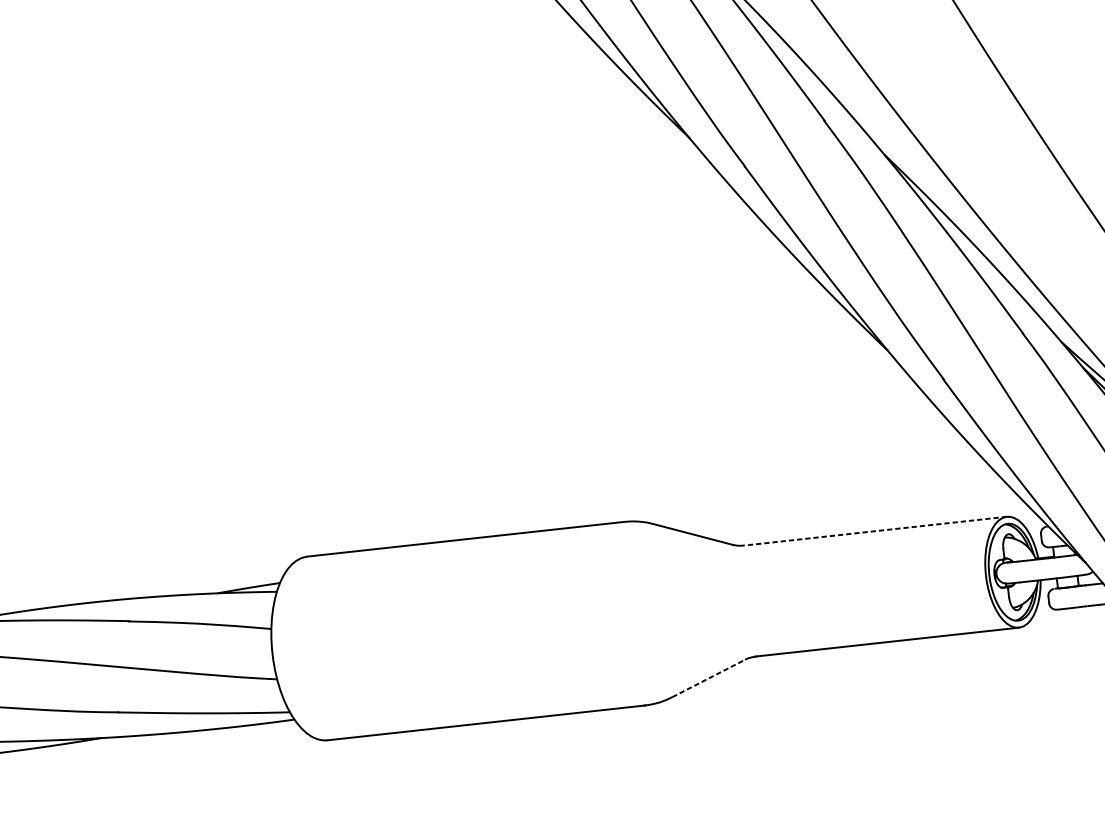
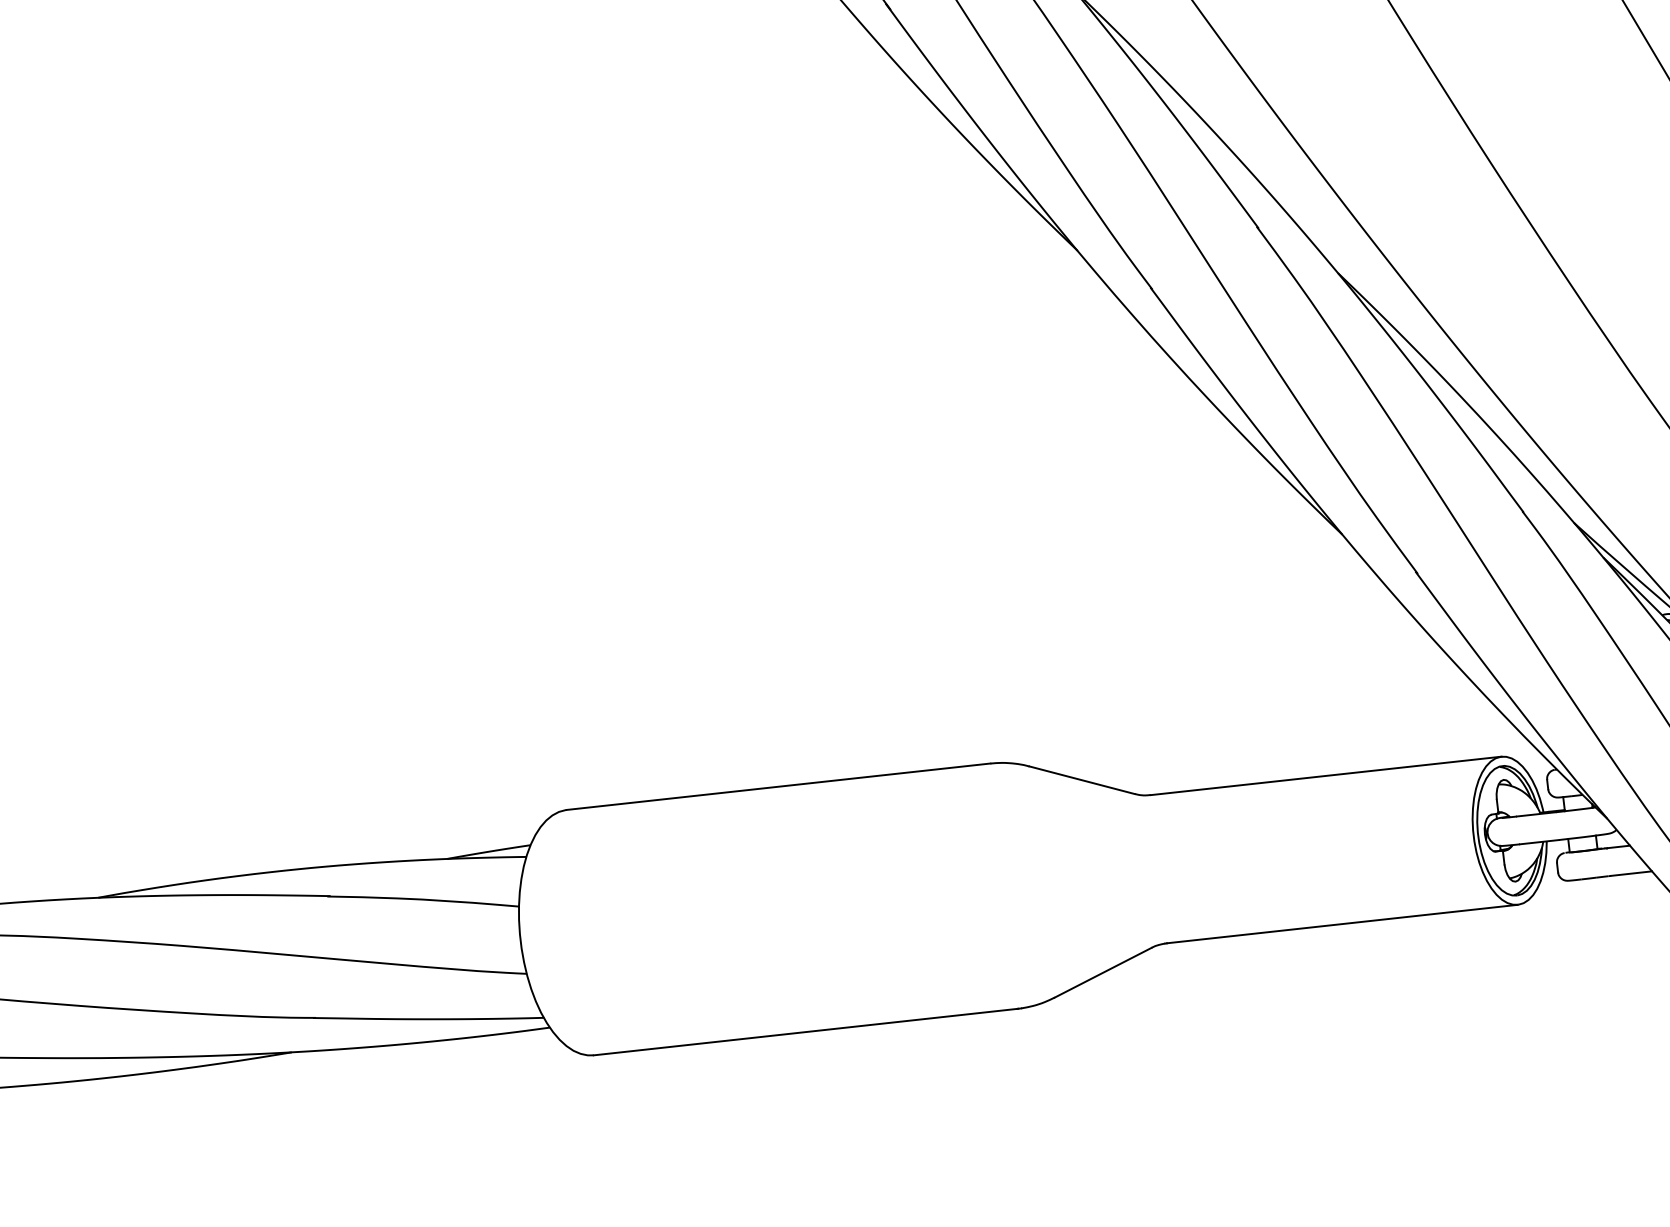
line: (875, 530) -> (1325, 775), dashed -> solid
line: (708, 678) -> (1103, 972), dashed -> solid

